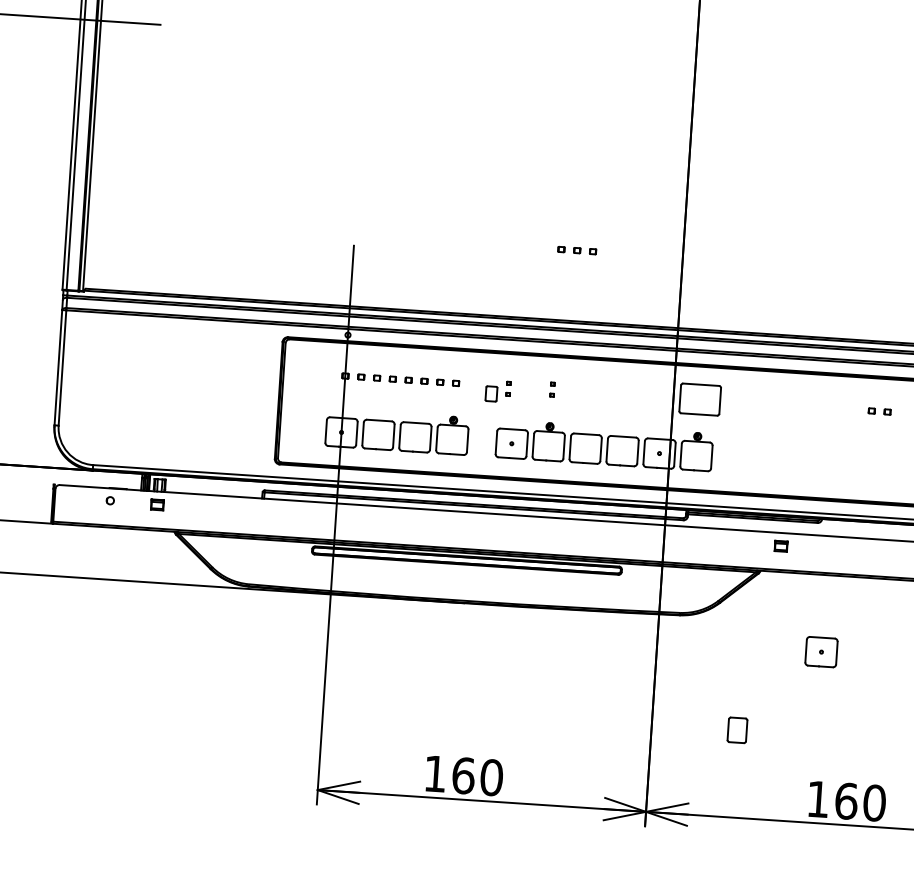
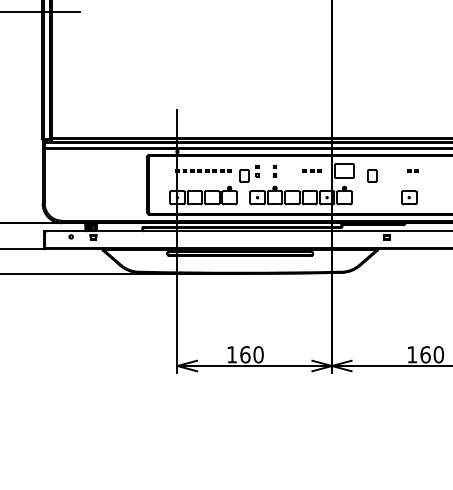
part: (575, 251) -> (311, 171), moved
part: (551, 388) -> (274, 170), size x1.67
part: (497, 391) -> (249, 173), size x1.67
part: (878, 412) -> (412, 171), moved
part: (822, 651) -> (409, 197), moved
part: (737, 729) -> (372, 175), moved

